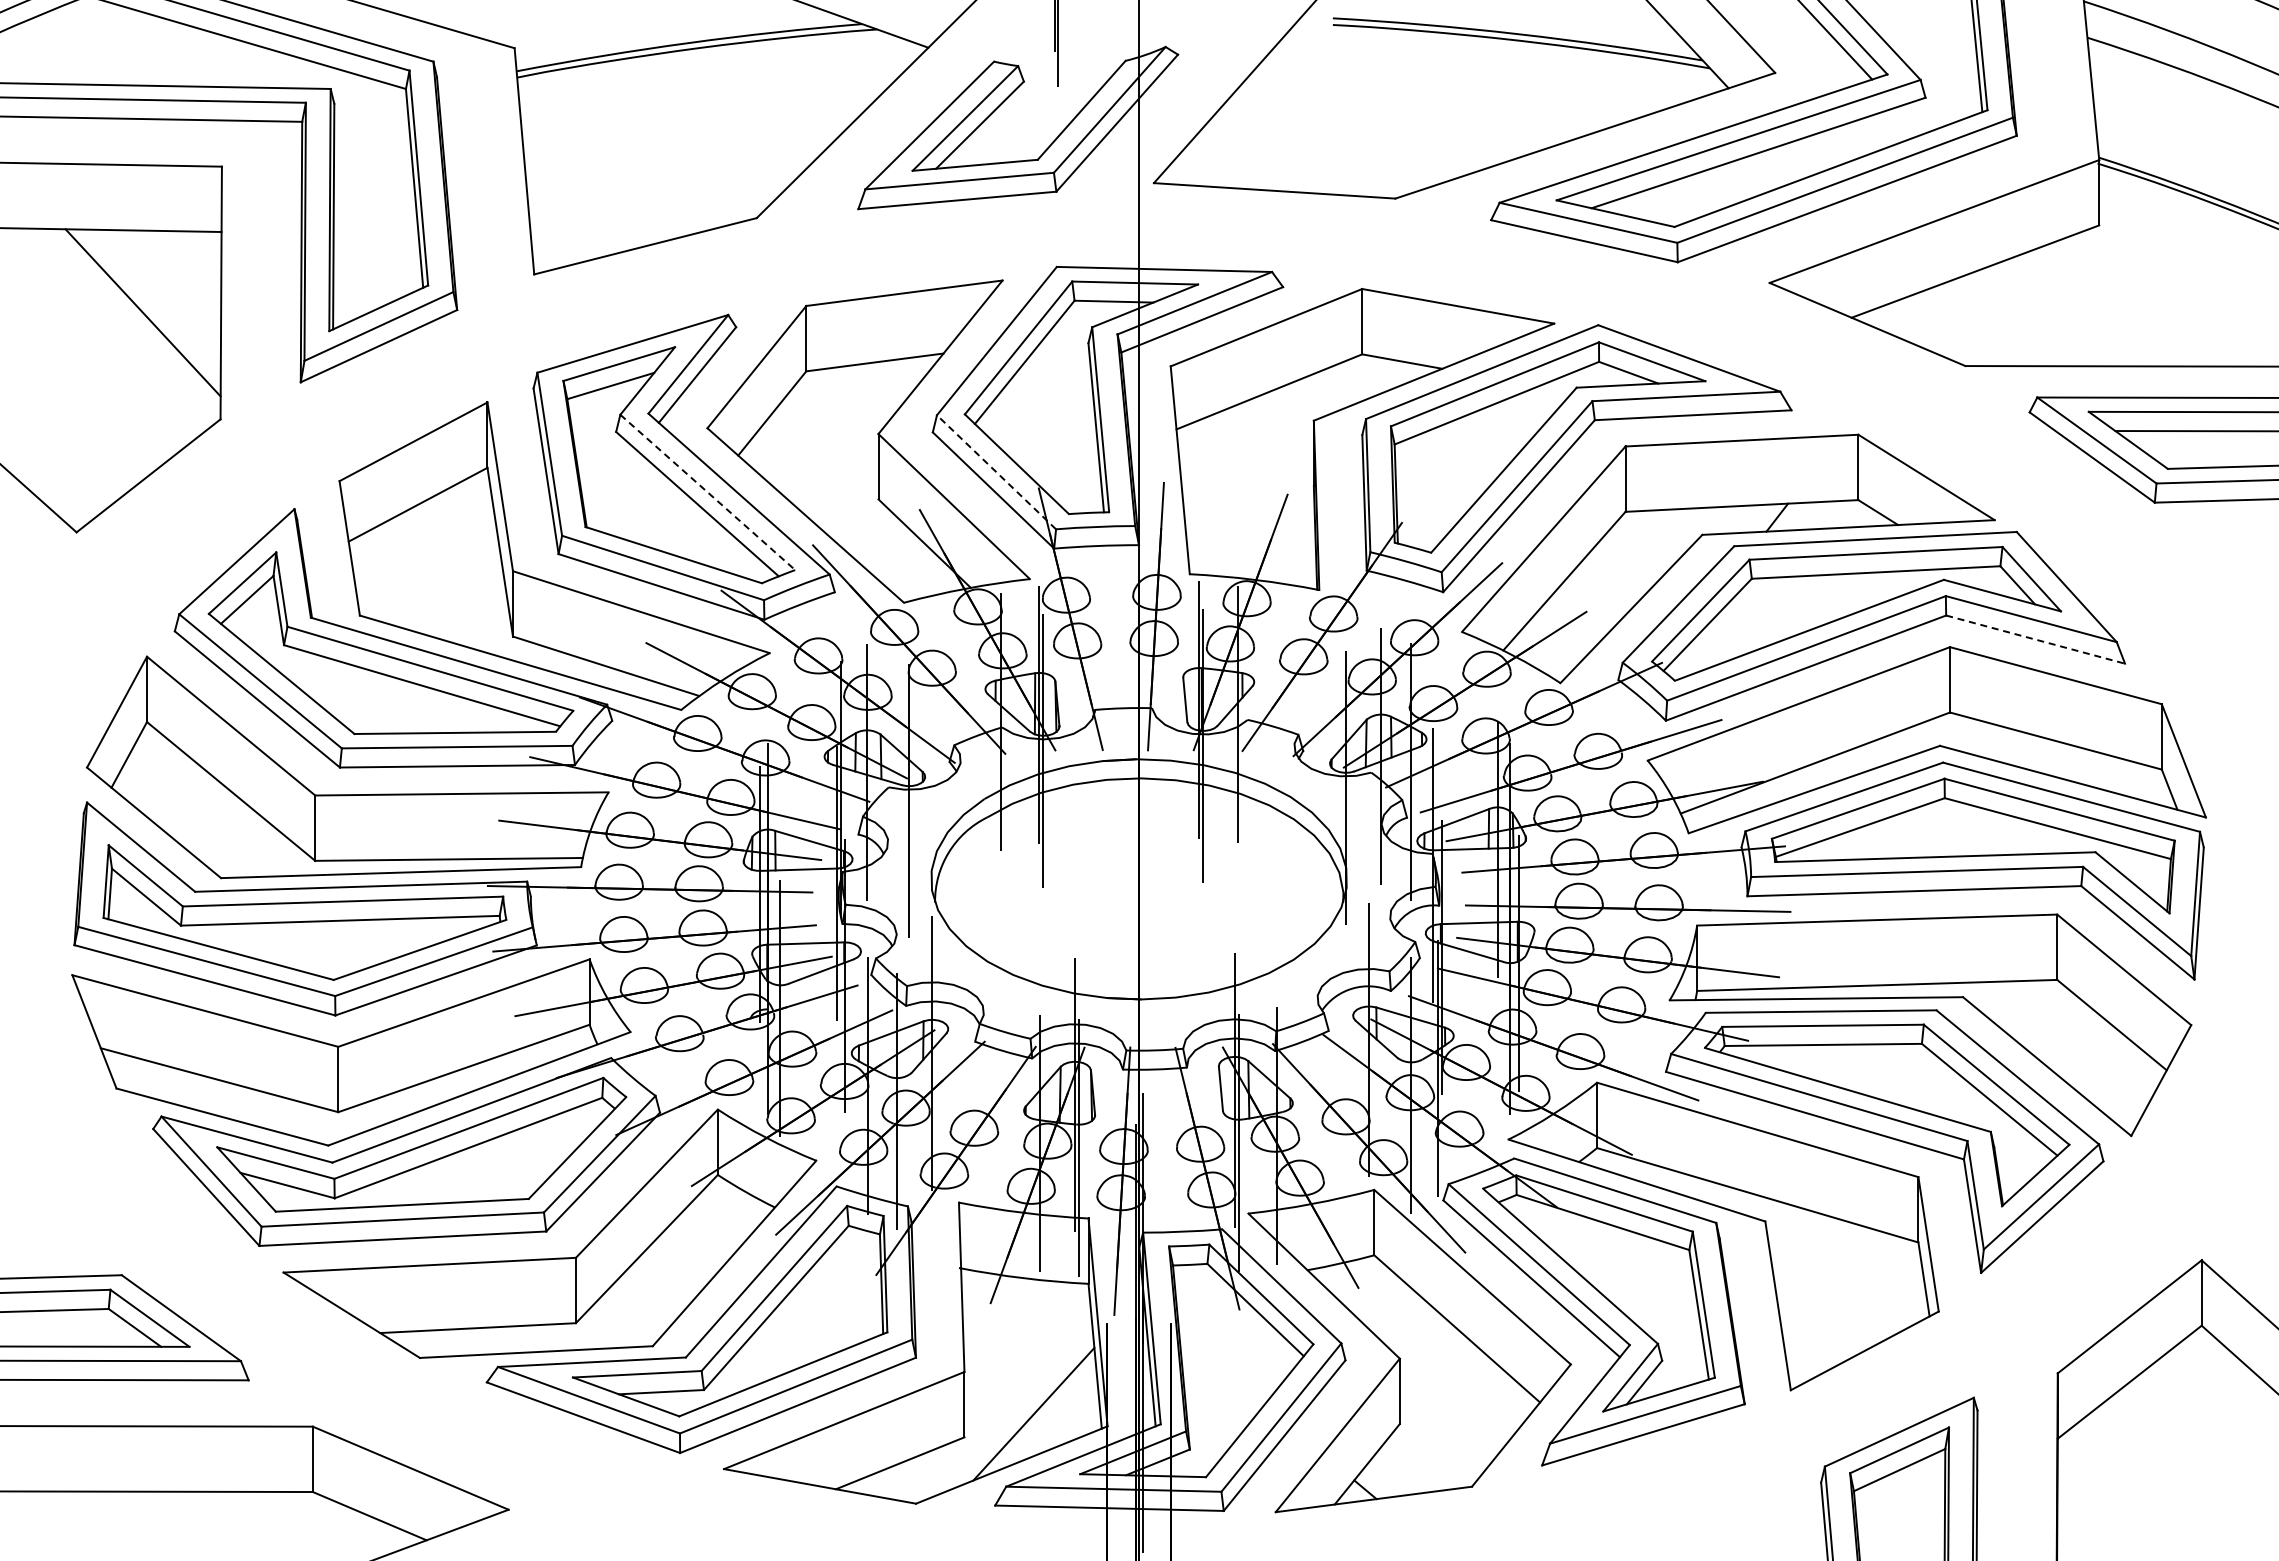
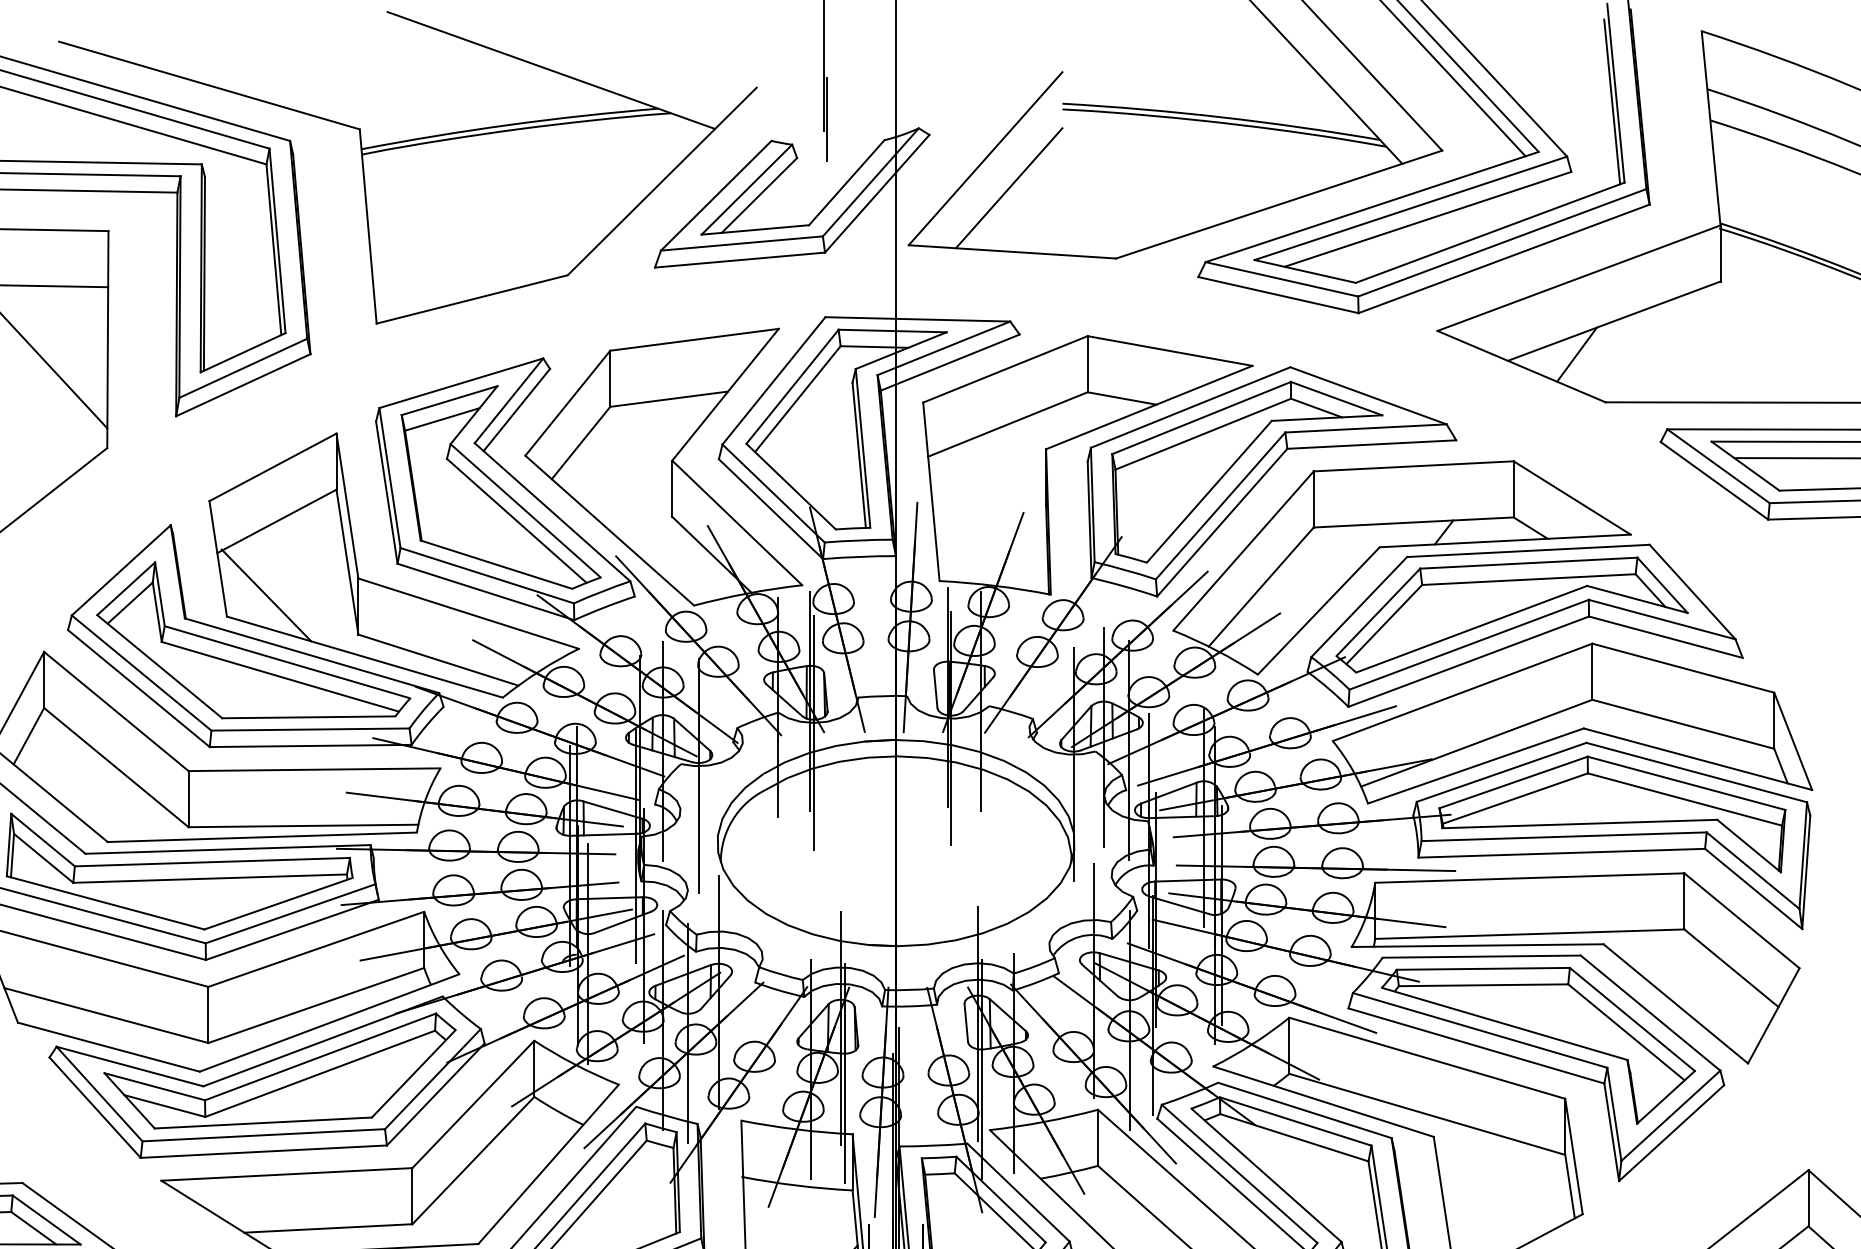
line: (1270, 116) -> (1008, 188), added
line: (1931, 310) -> (1576, 354), added
line: (996, 471) -> (773, 492), dashed -> solid
line: (707, 492) -> (525, 510), dashed -> solid
line: (405, 590) -> (266, 595), added
line: (2035, 639) -> (1665, 637), dashed -> solid

